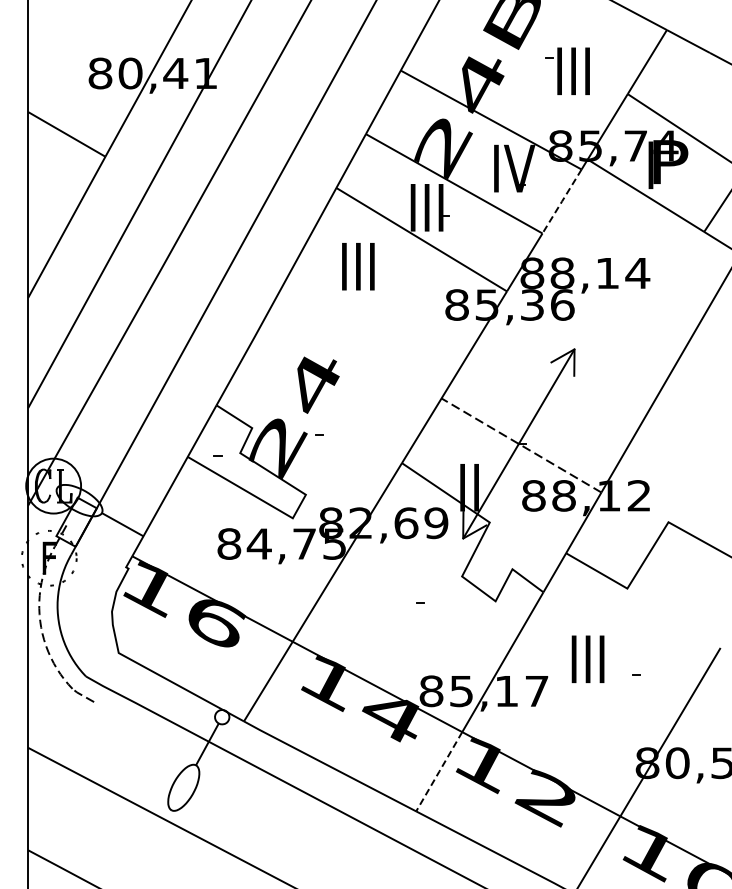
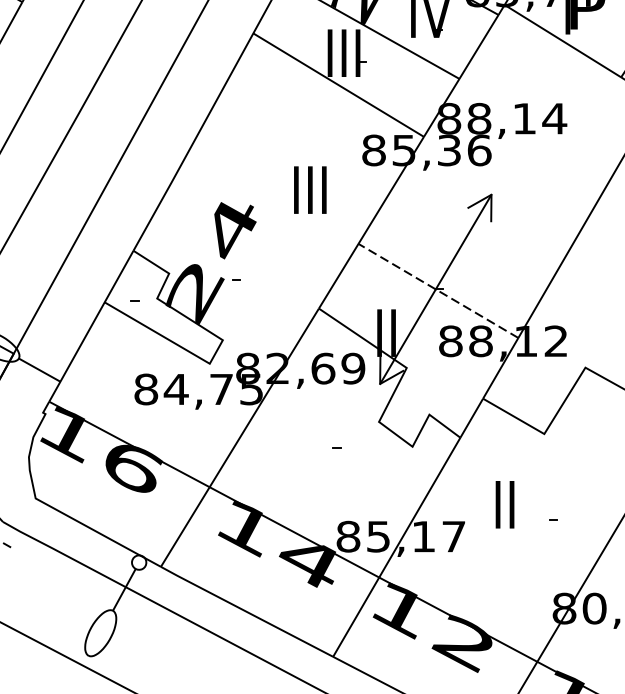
line: (562, 201) -> (479, 46), dashed -> solid
text: (358, 266) -> (310, 189), moved
text: (587, 659) -> (504, 504), III -> II
line: (439, 771) -> (356, 616), dashed -> solid

